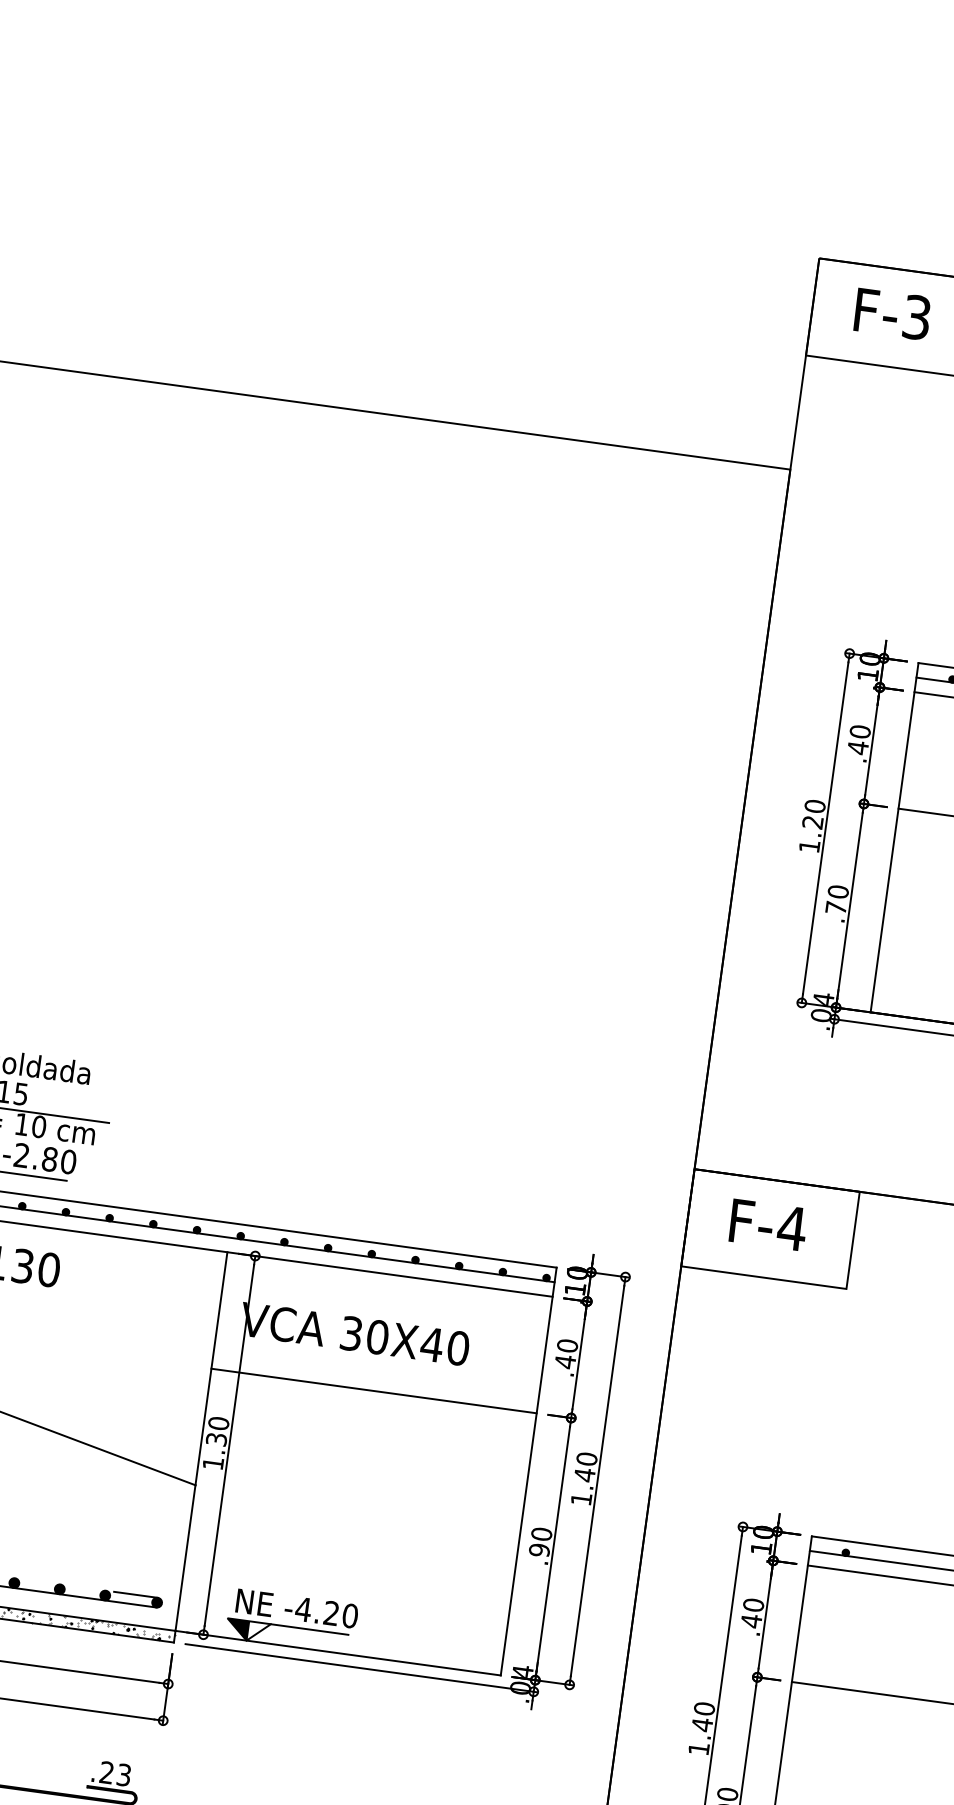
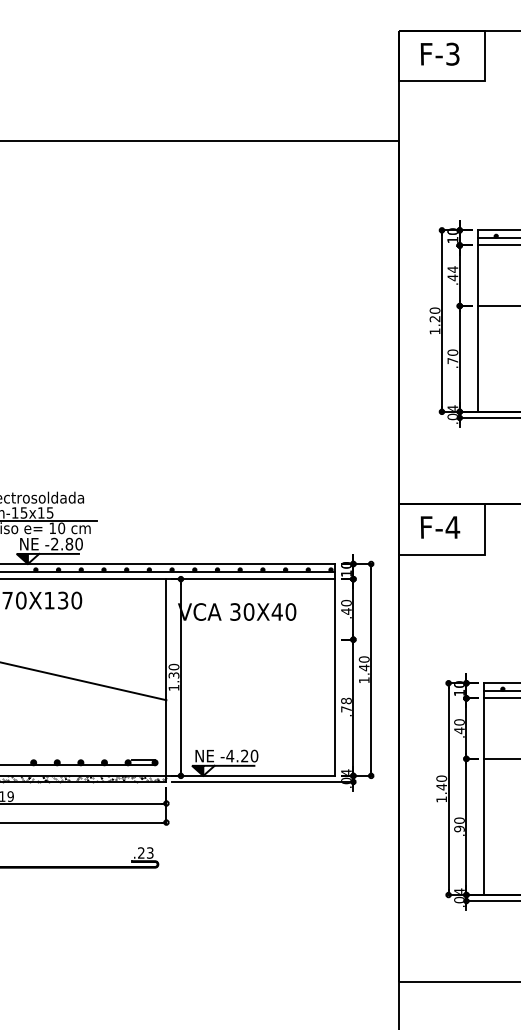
text: (859, 731) -> (452, 269), .40 -> .44
line: (373, 1390) -> (250, 639), removed
text: (540, 1540) -> (346, 704), .90 -> .78

